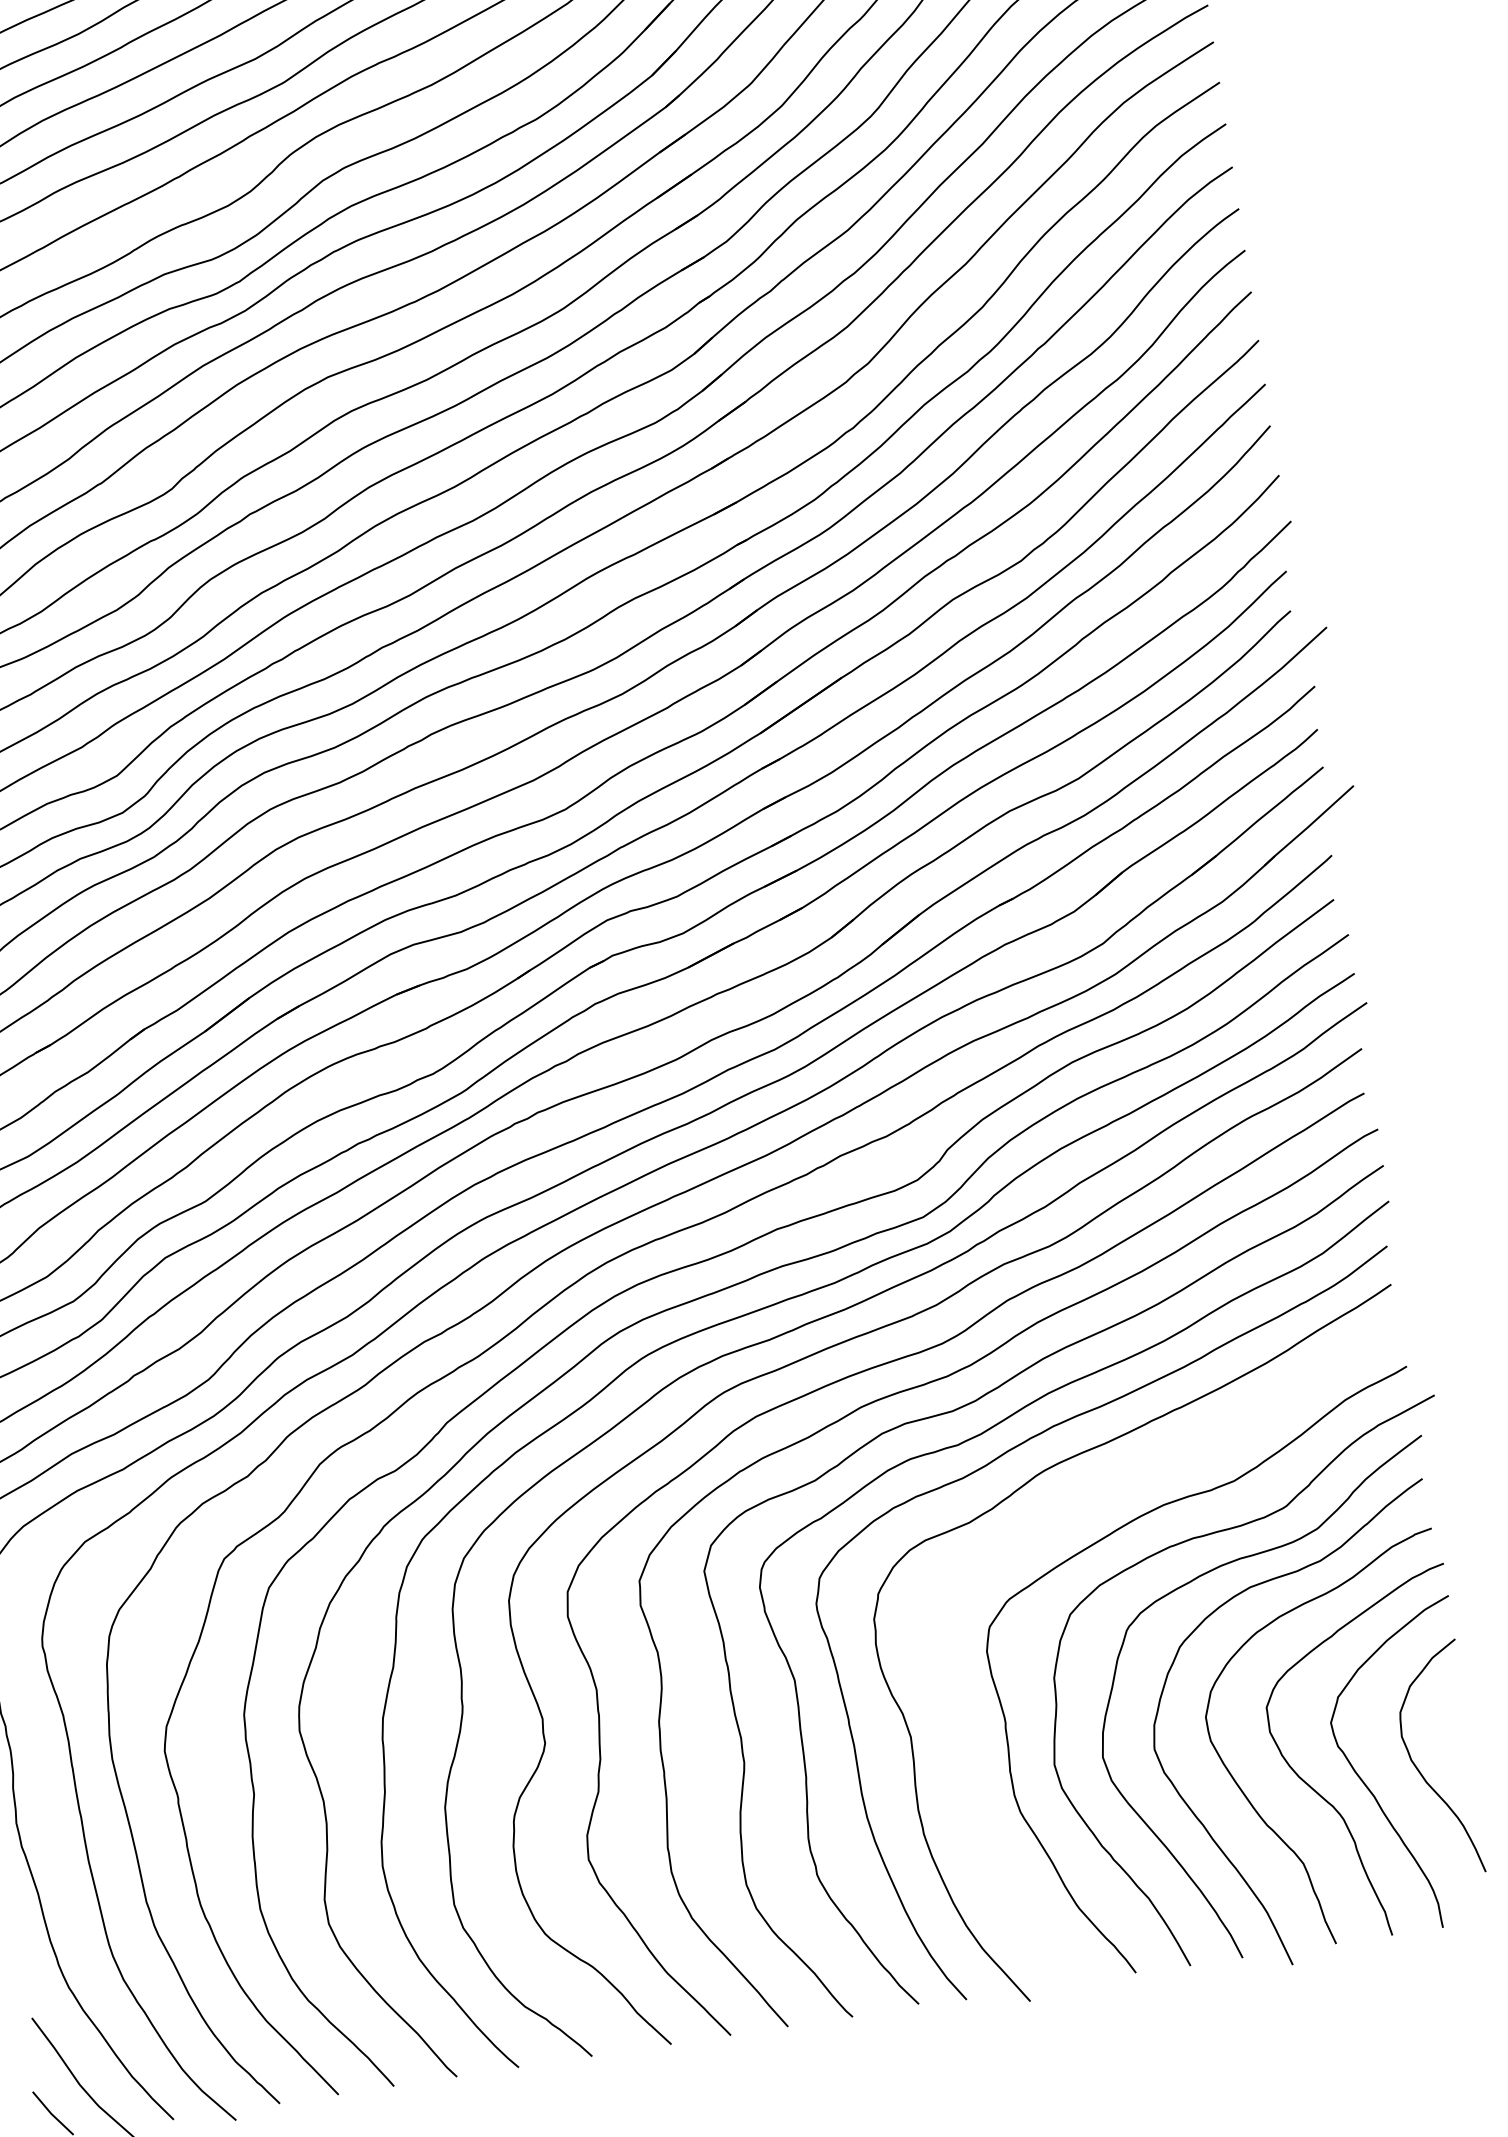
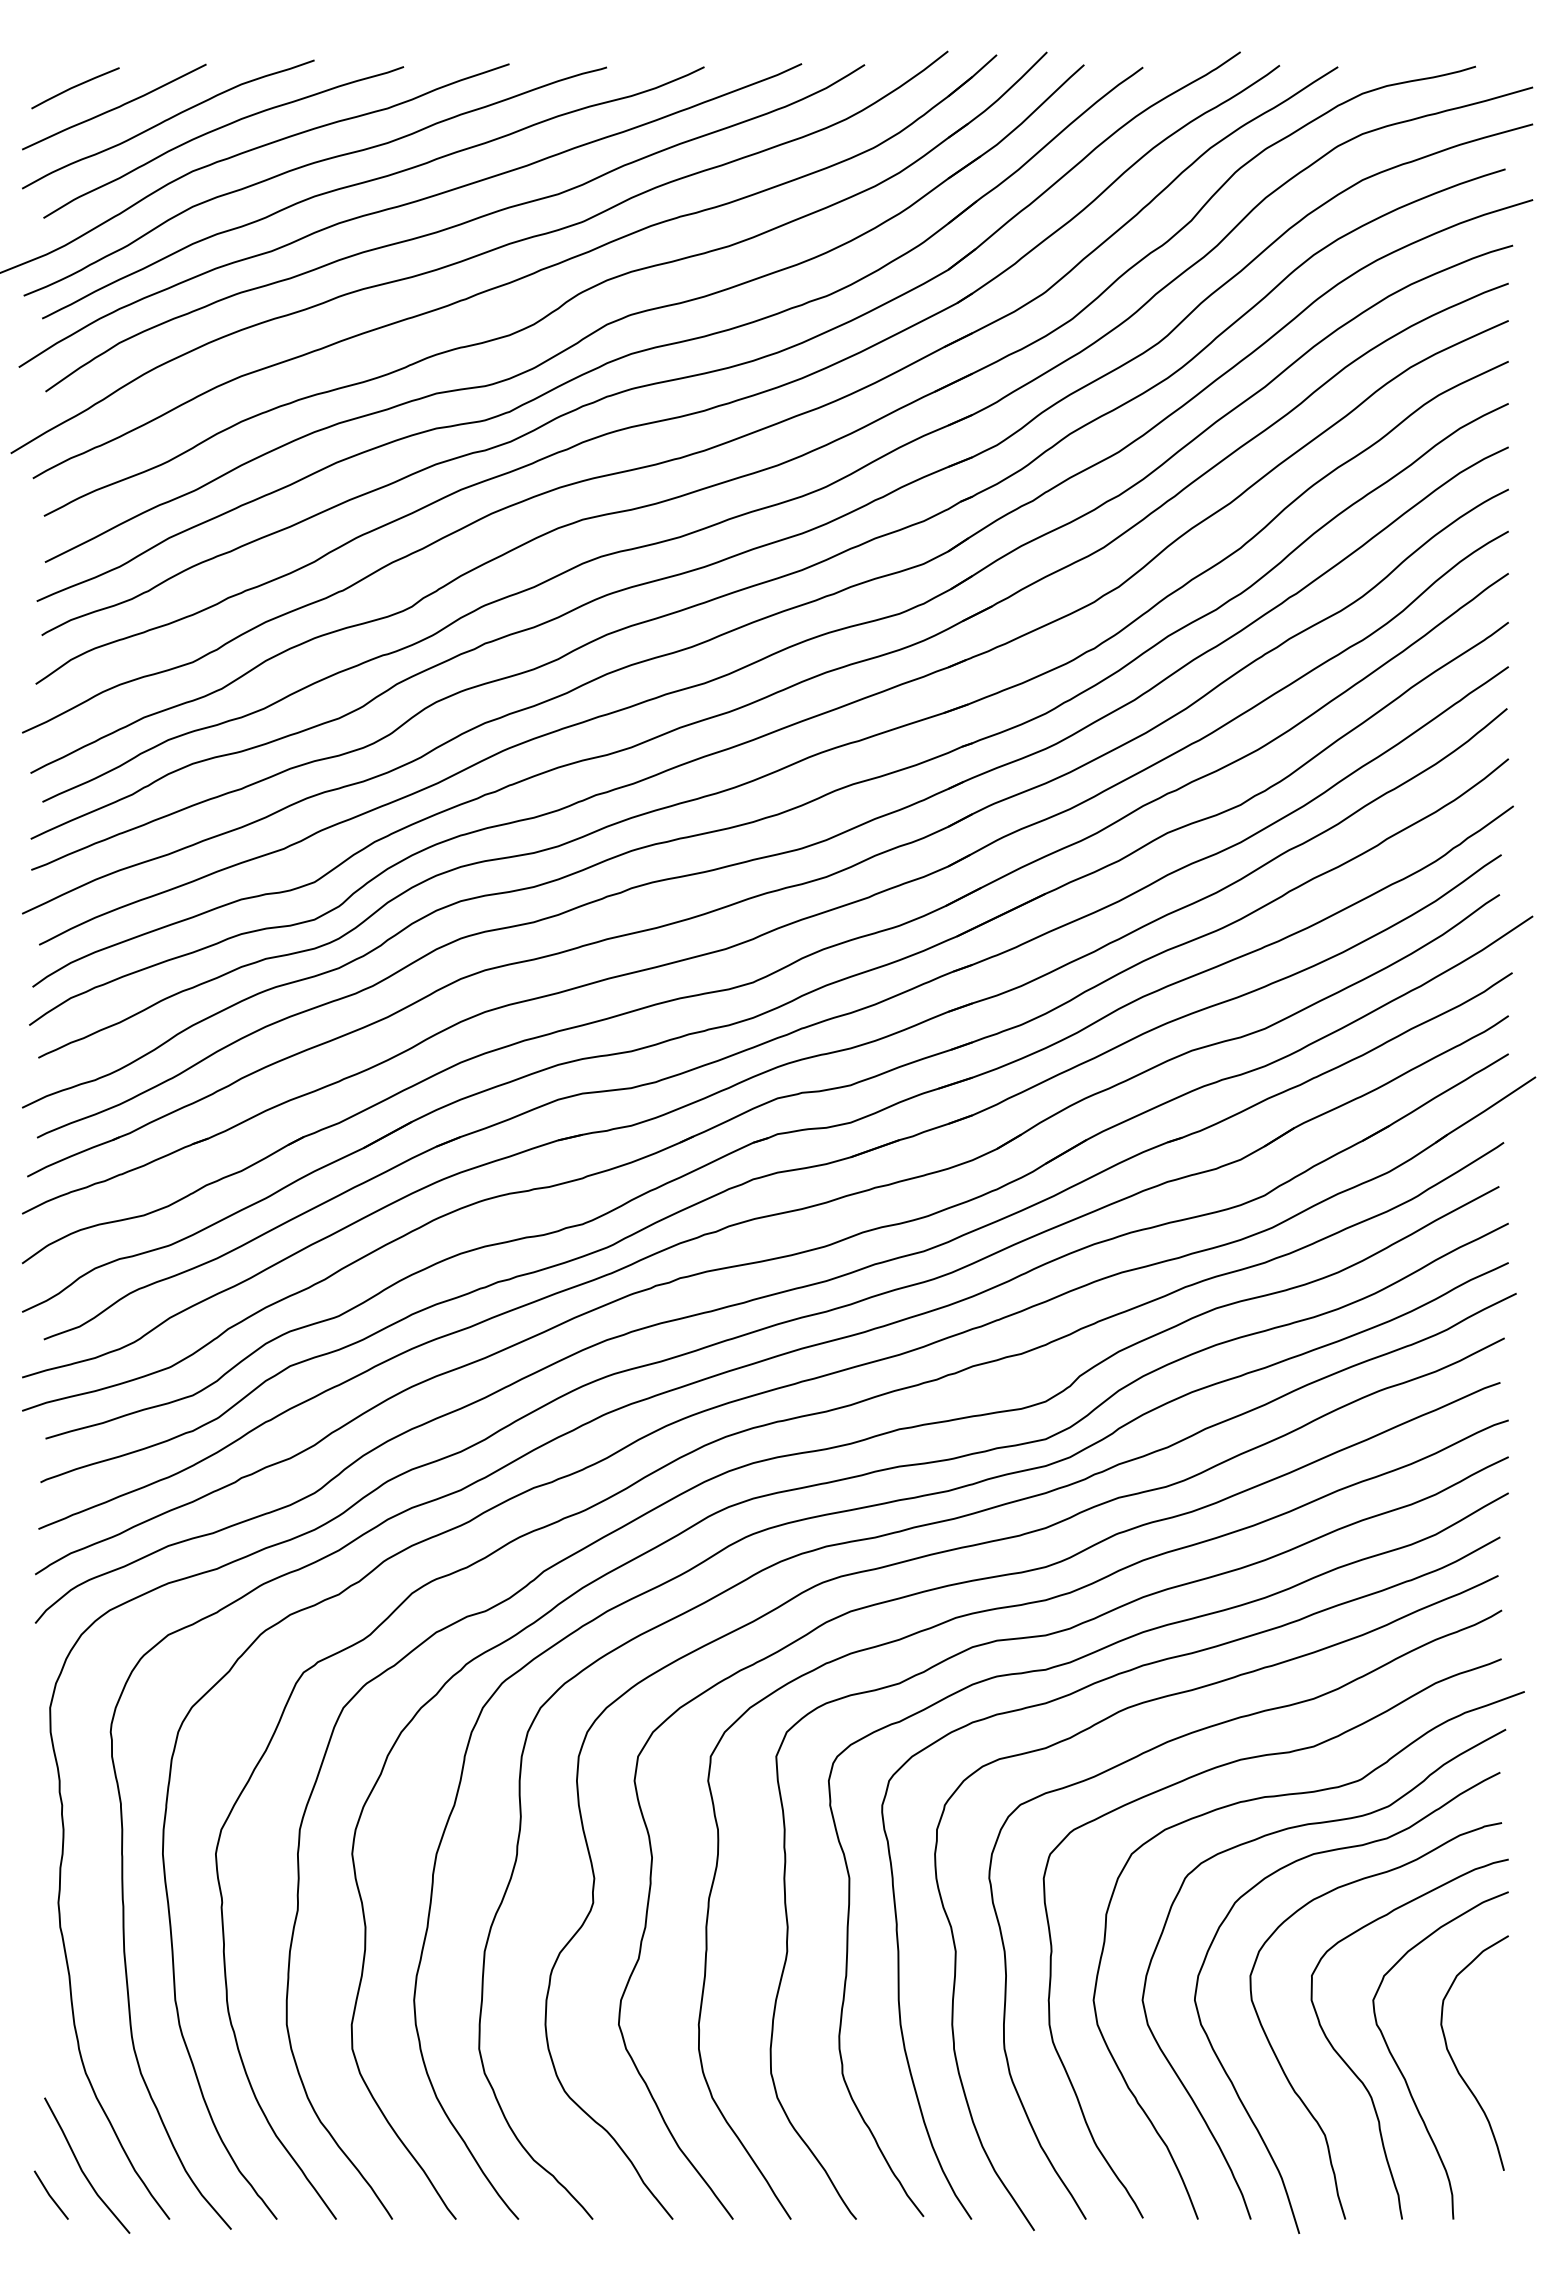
curve: (1098, 1494) -> (1177, 1739), added

